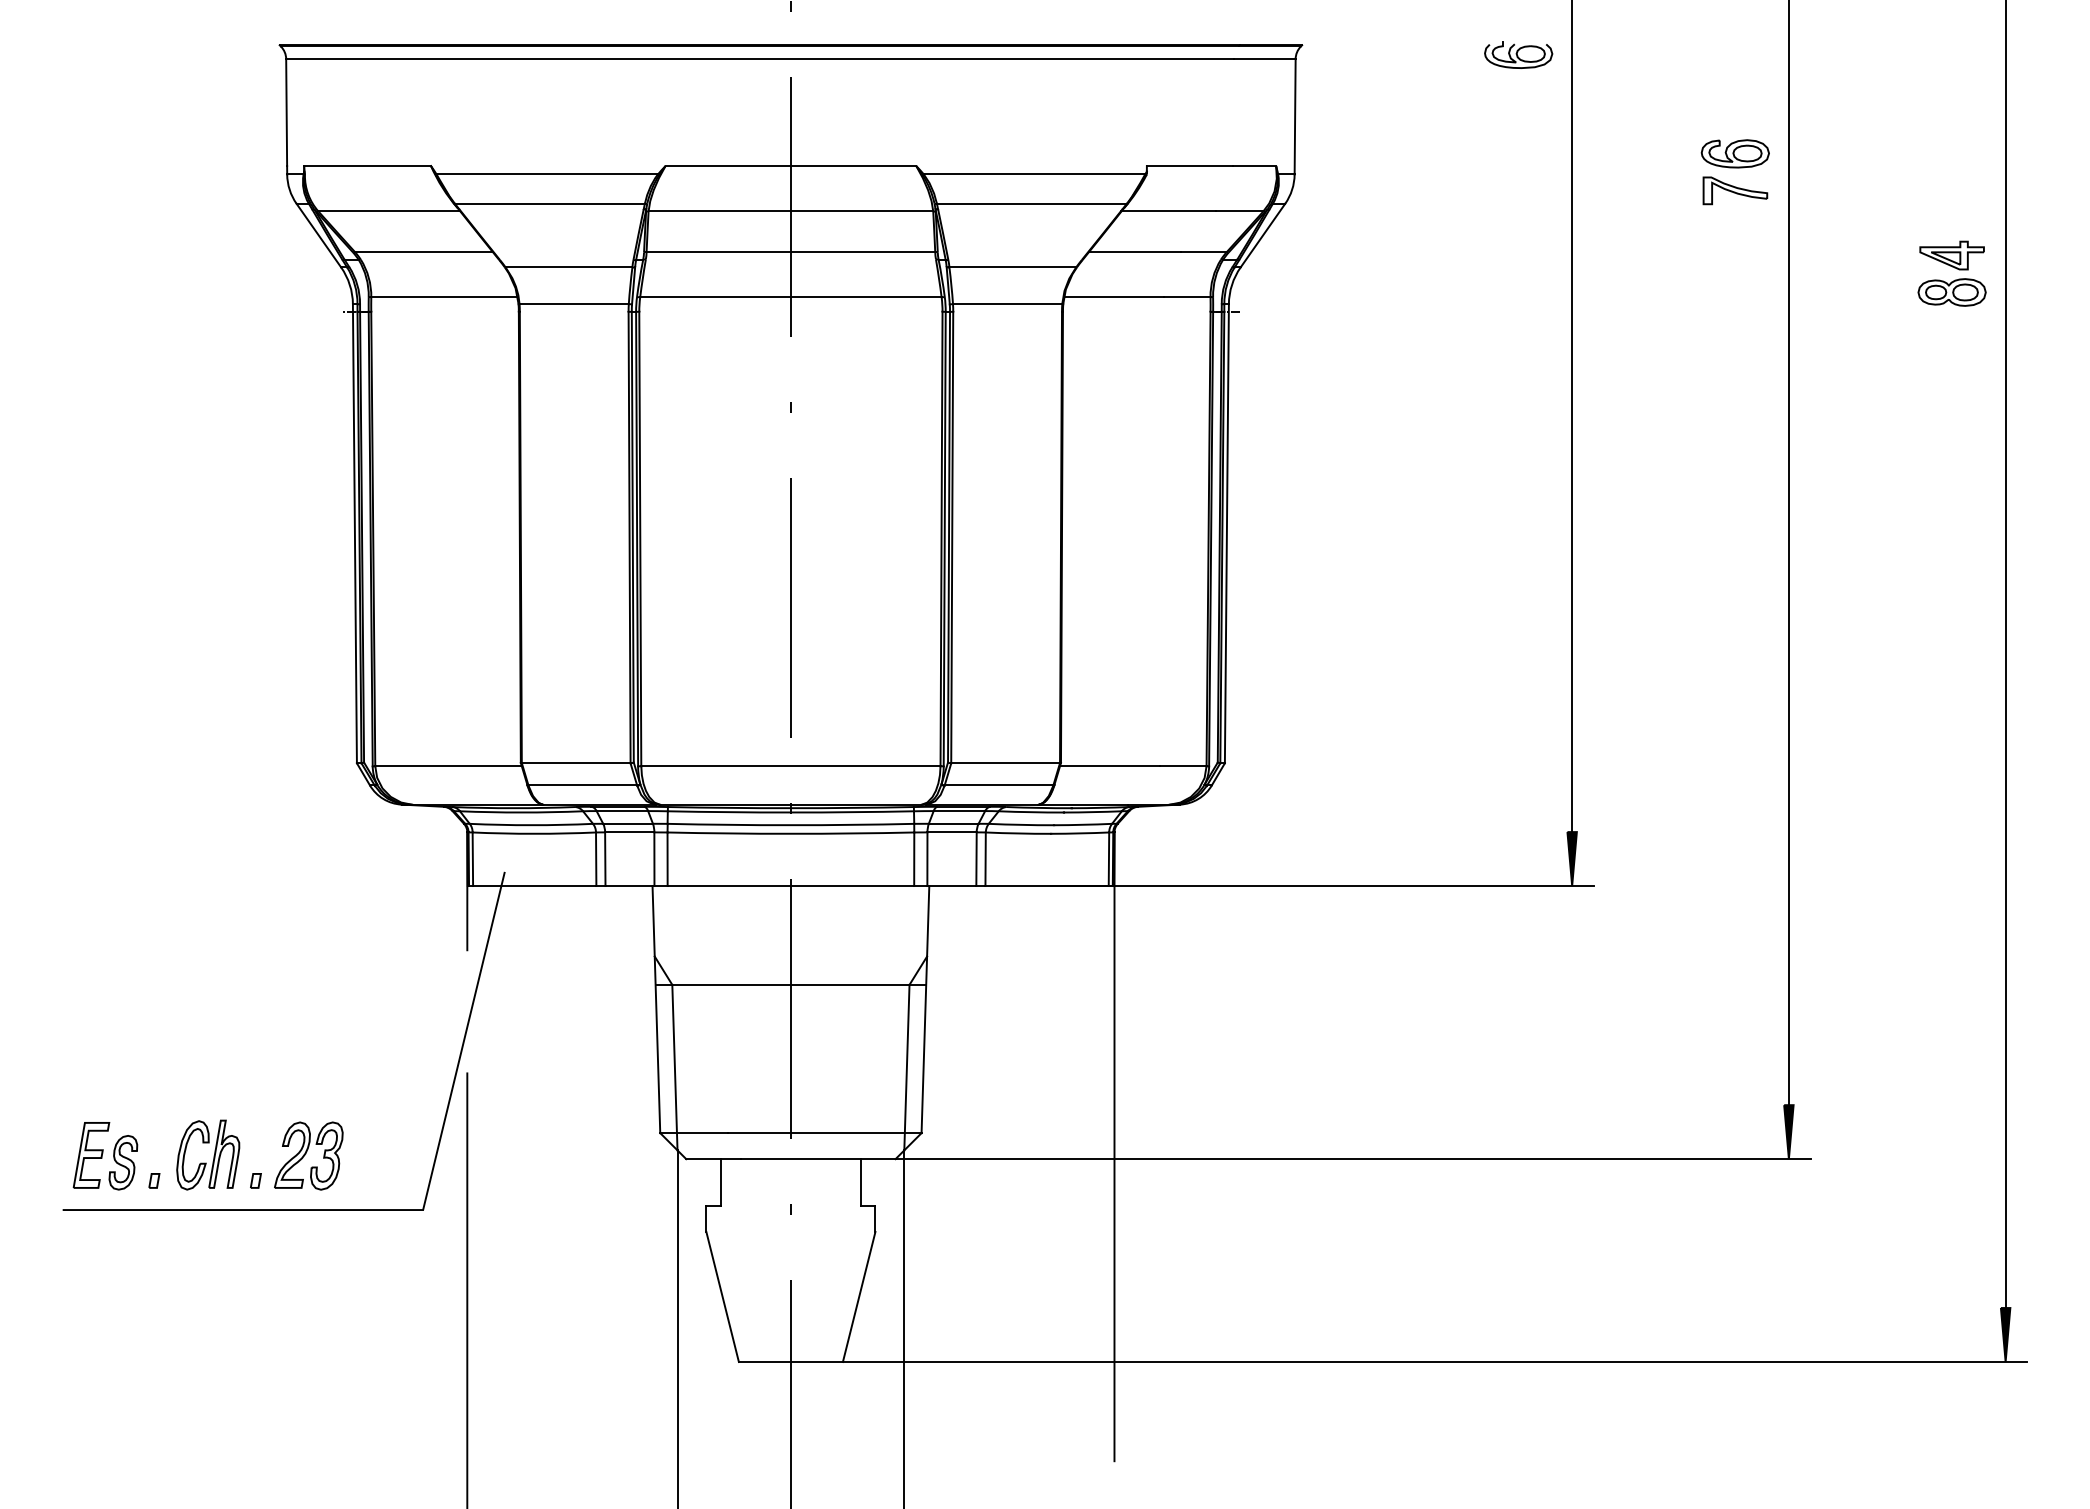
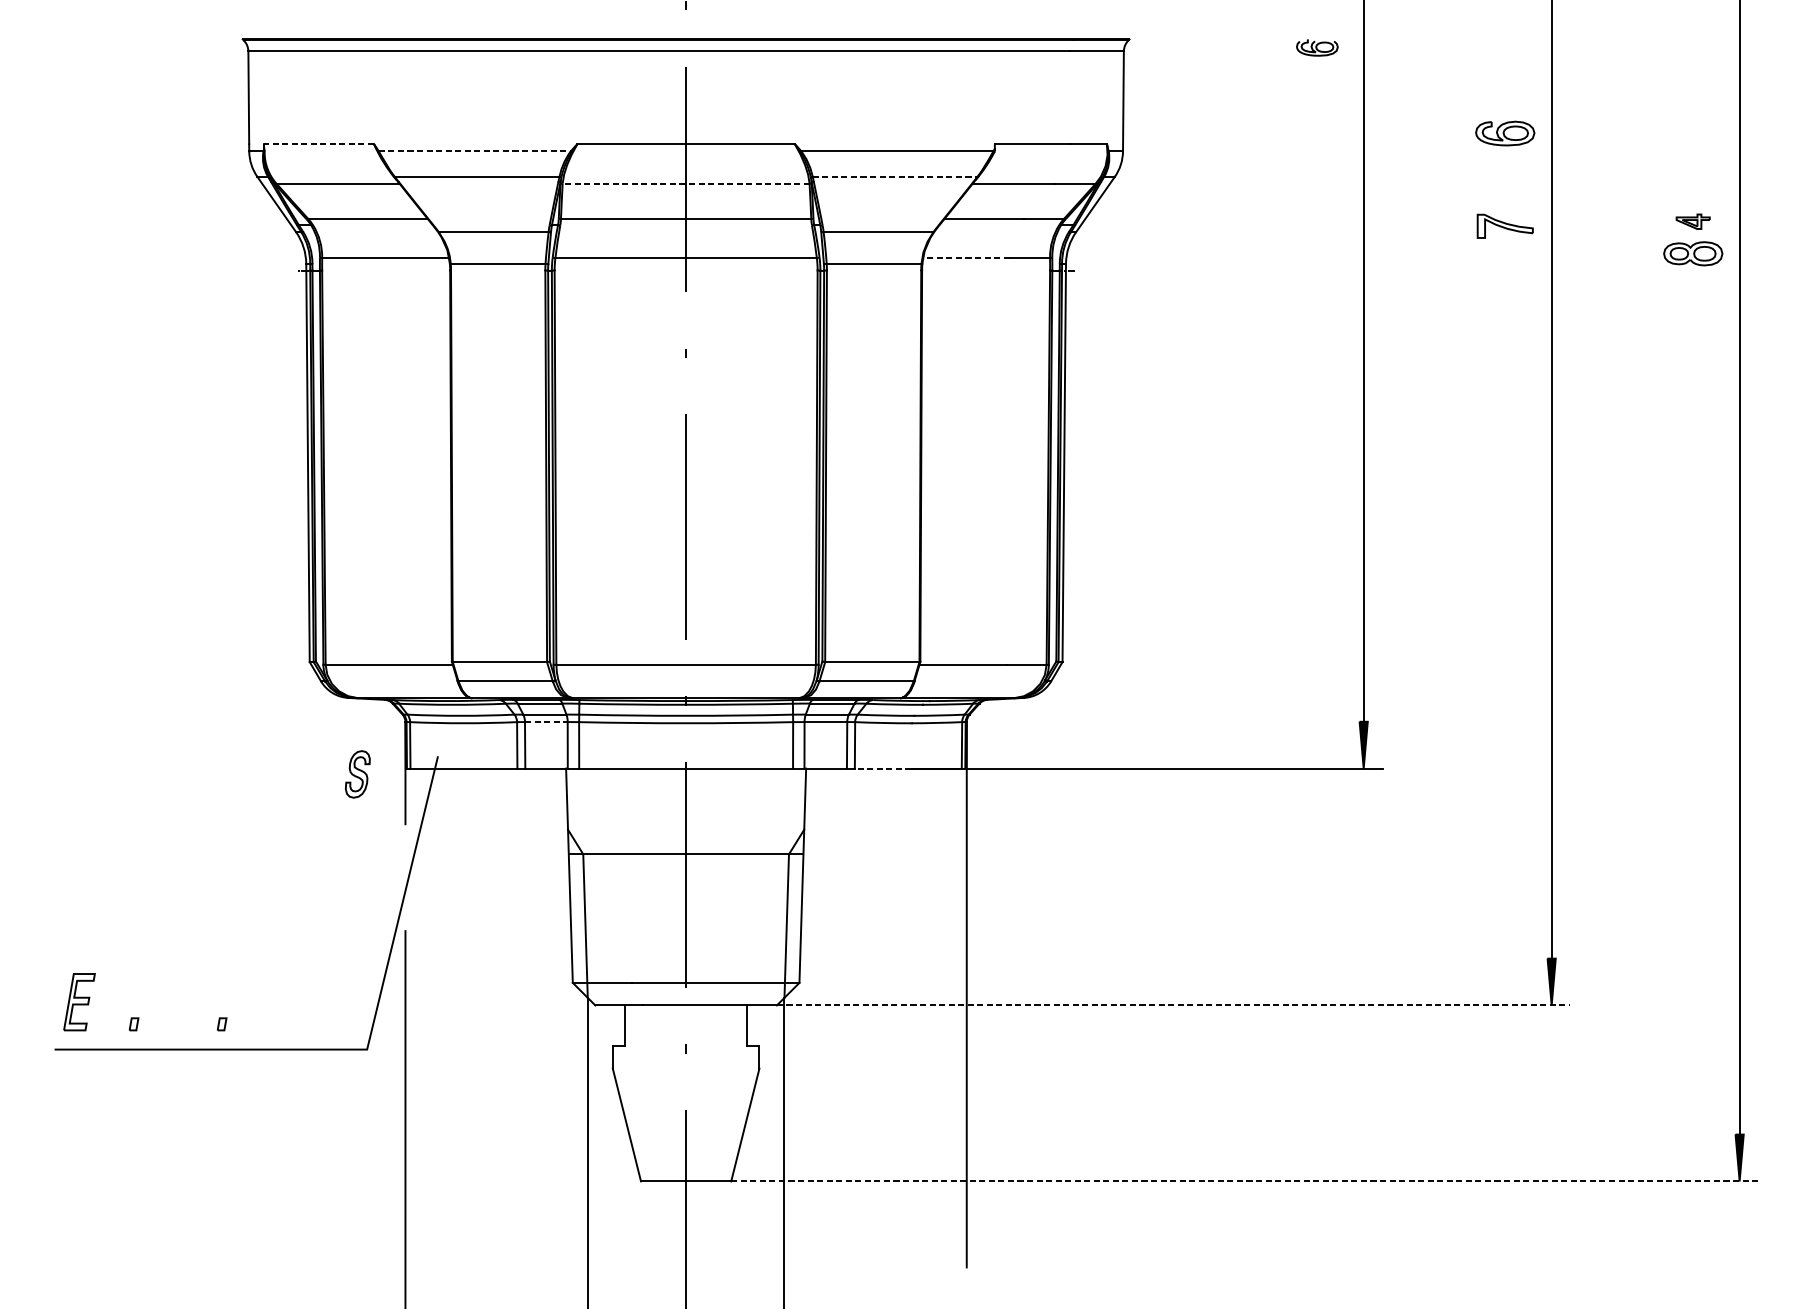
part: (1518, 54) -> (1317, 47), size x0.7
line: (367, 166) -> (318, 144), solid -> dashed
line: (547, 174) -> (475, 151), solid -> dashed
part: (1735, 190) -> (1505, 226), moved
line: (1031, 203) -> (894, 176), solid -> dashed
line: (790, 211) -> (685, 183), solid -> dashed
part: (1951, 255) -> (1692, 221), size x0.6
line: (1114, 297) -> (966, 258), solid -> dashed
line: (629, 832) -> (546, 722), solid -> dashed
line: (1018, 886) -> (883, 768), solid -> dashed
part: (208, 1154) -> (181, 1001), removed
part: (308, 1155) -> (267, 1002), removed
line: (1353, 1159) -> (1174, 1005), solid -> dashed
part: (123, 1162) -> (357, 774), moved
line: (1435, 1362) -> (1245, 1181), solid -> dashed

